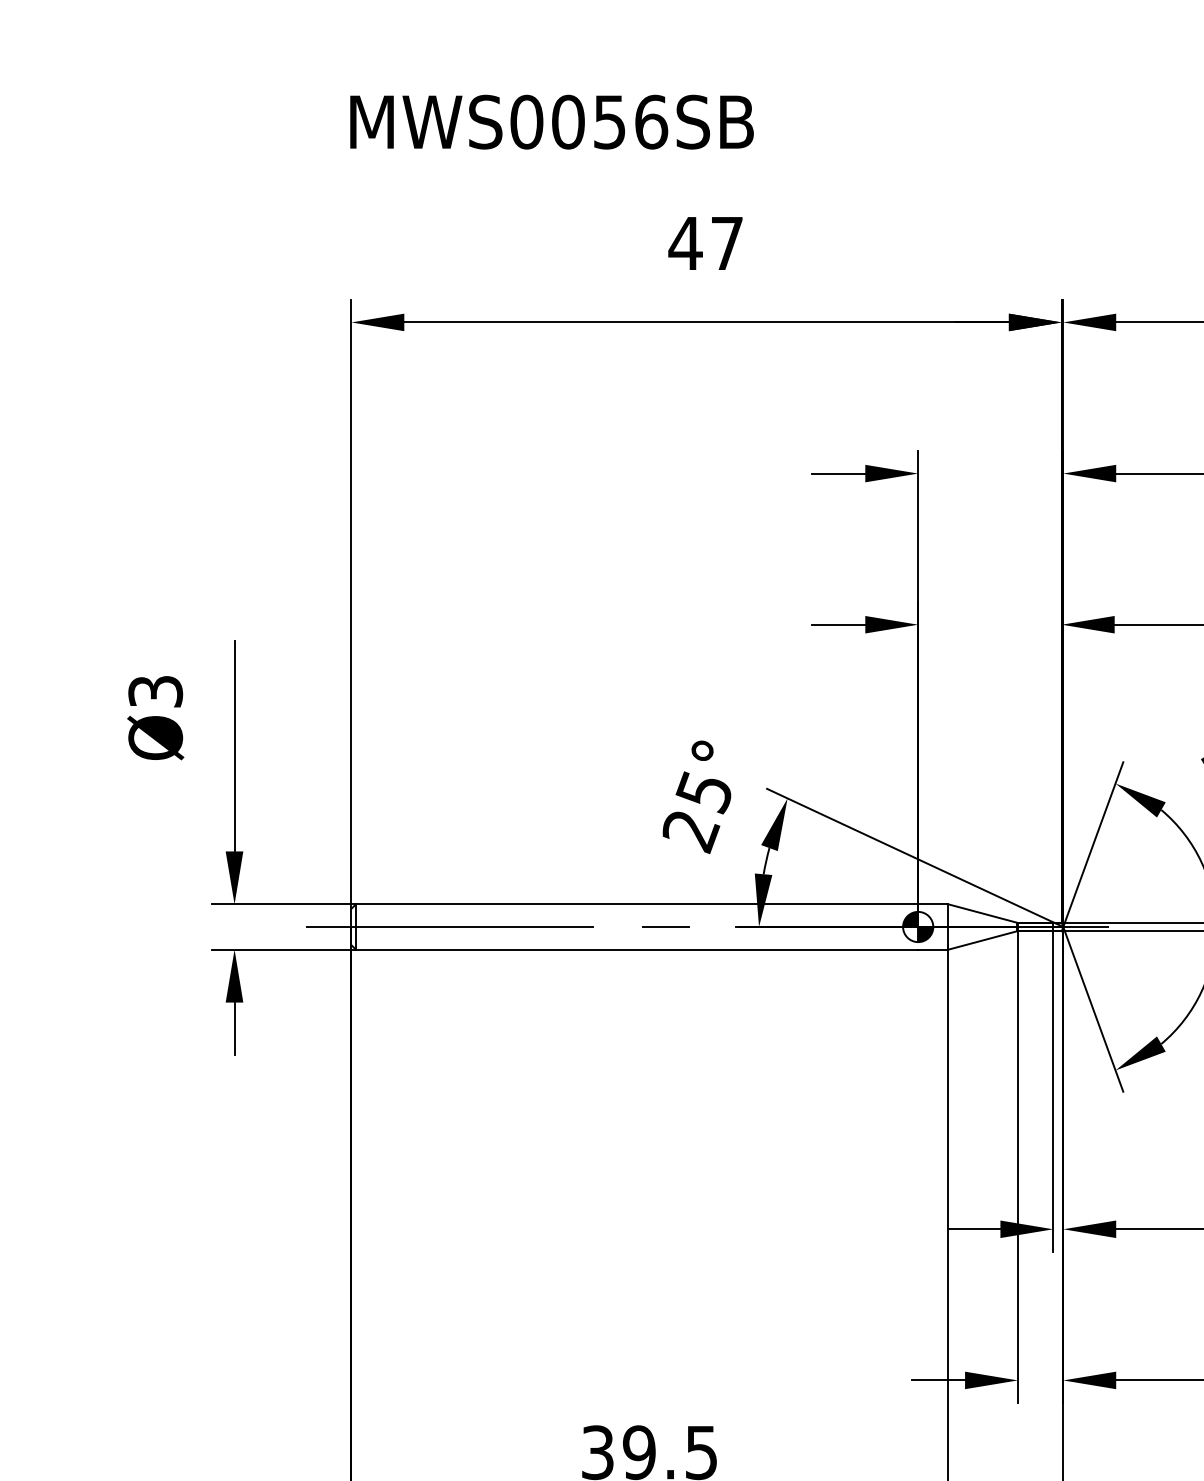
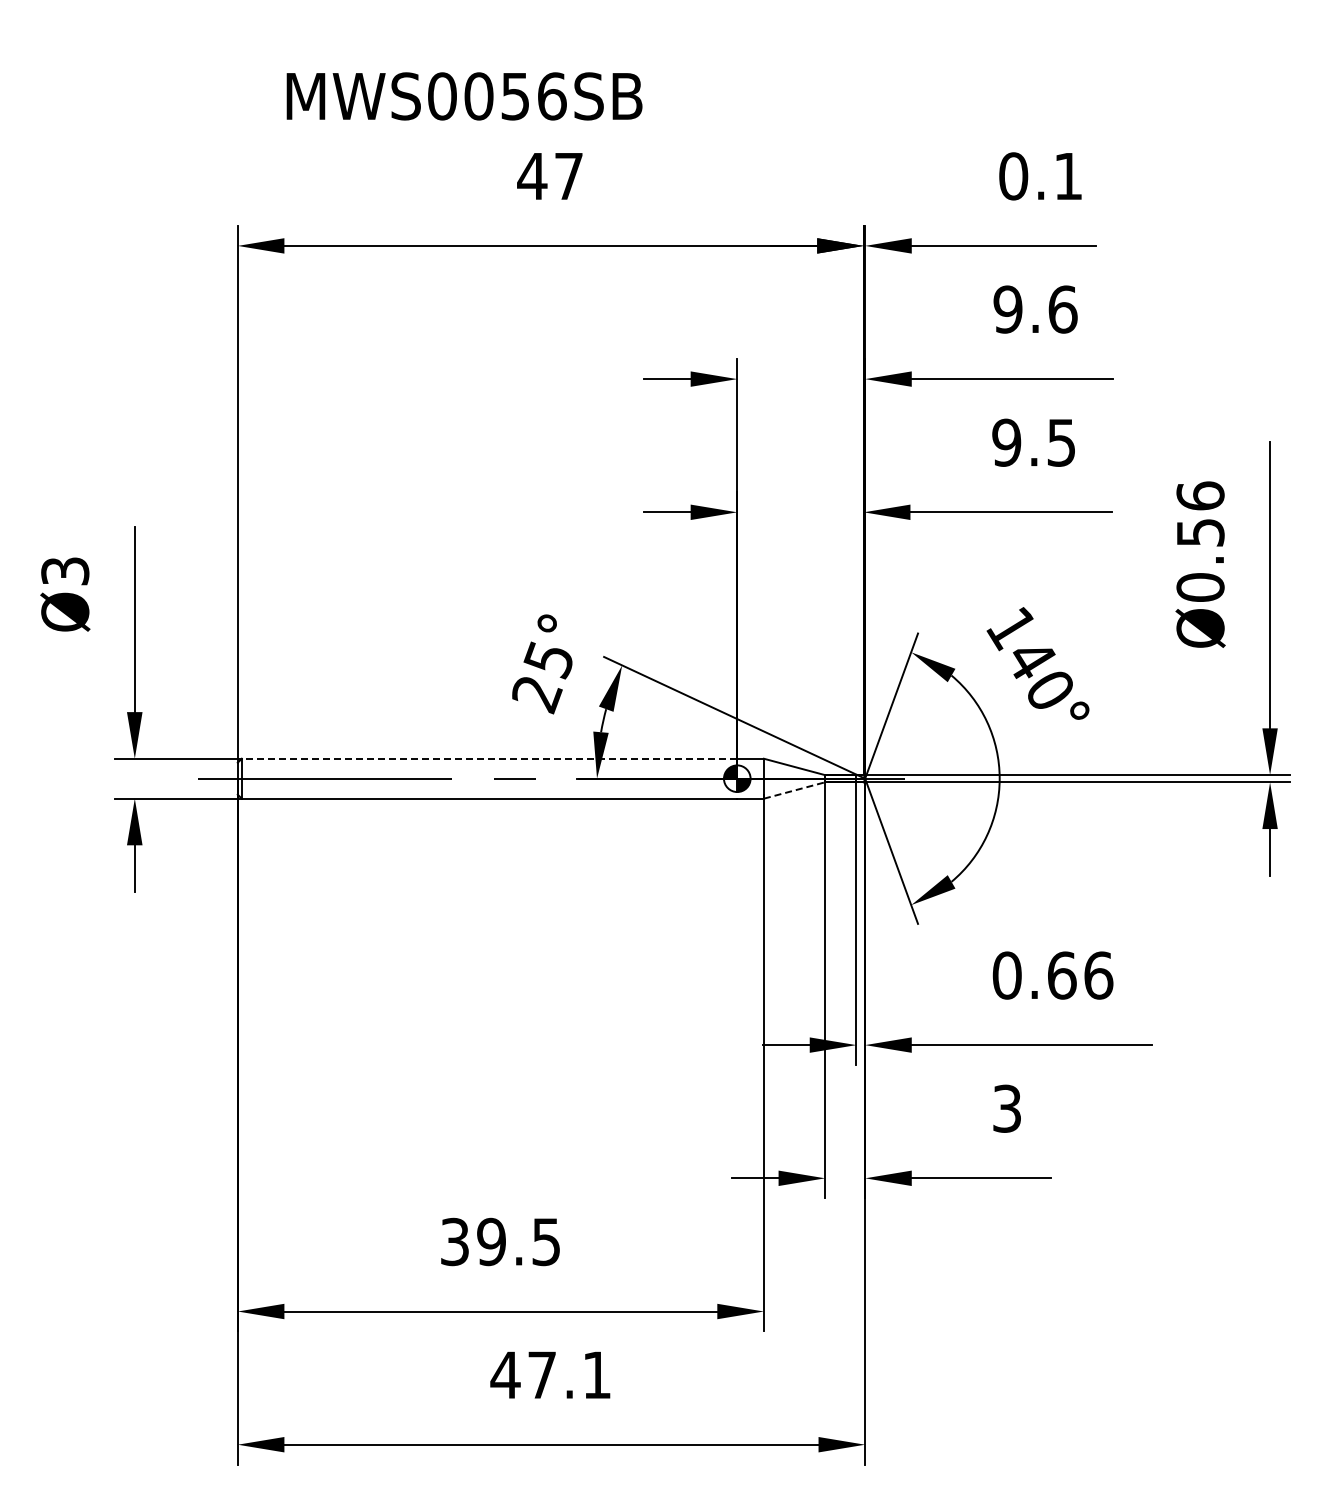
text: (551, 122) -> (464, 96), moved
line: (637, 904) -> (489, 758), solid -> dashed
line: (983, 940) -> (794, 790), solid -> dashed

